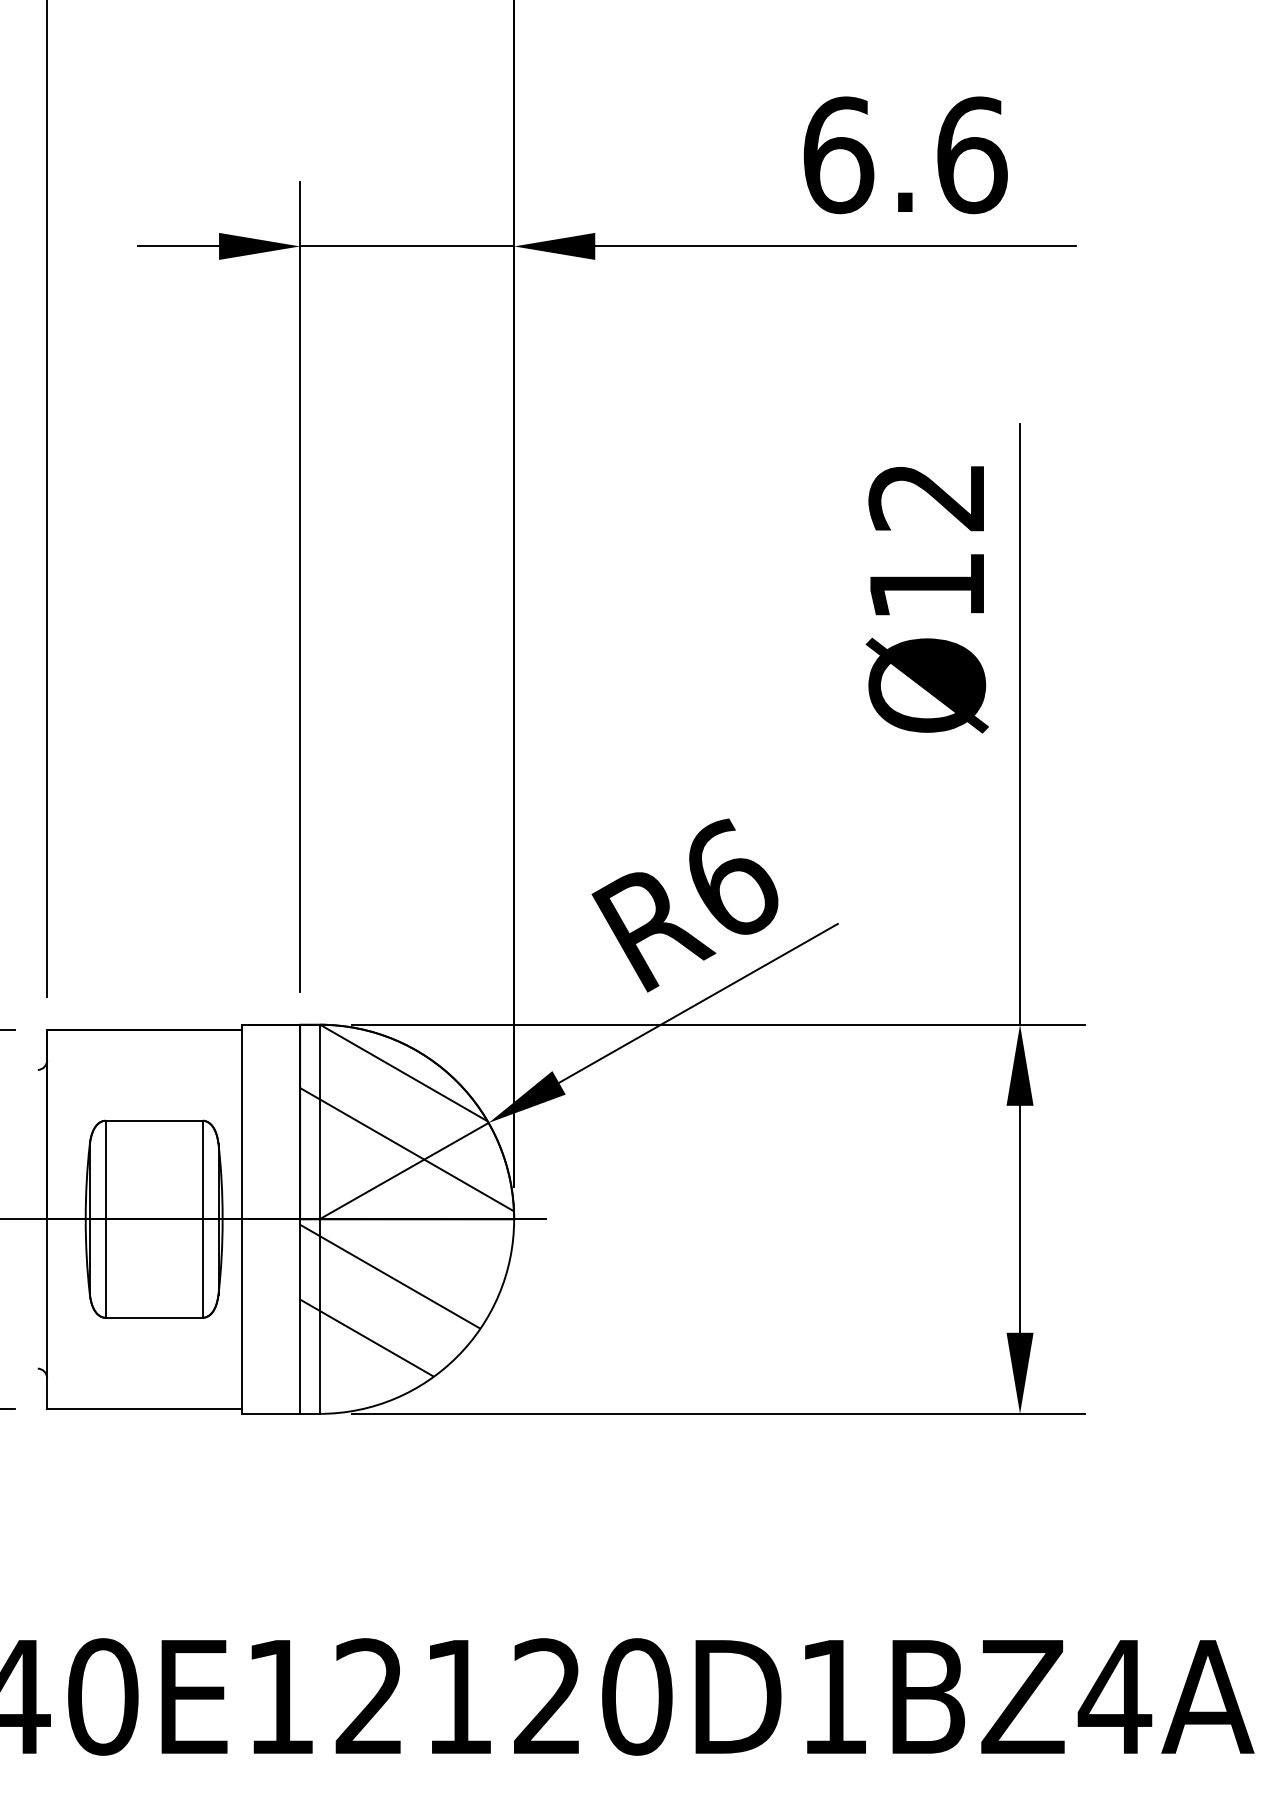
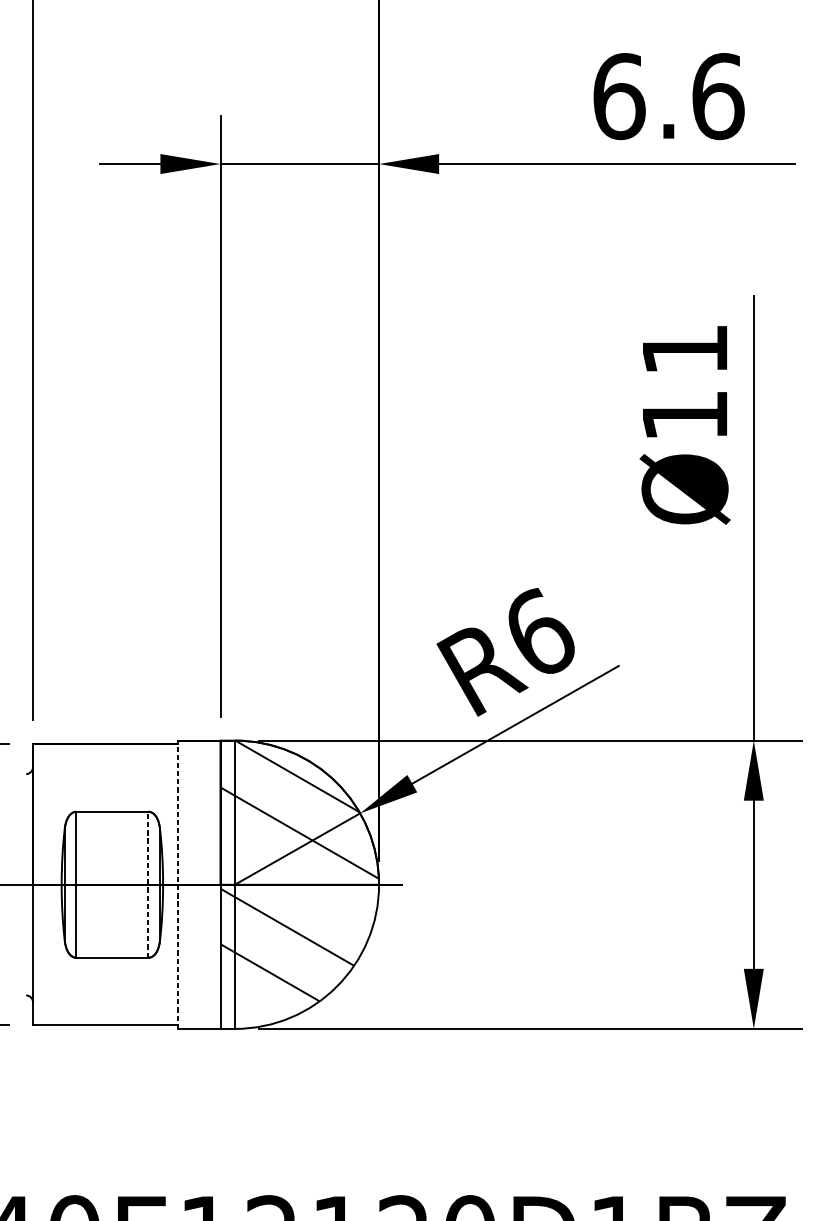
text: (925, 498) -> (683, 350), Ø12 -> Ø11
line: (202, 1218) -> (148, 884), solid -> dashed
line: (242, 1219) -> (177, 884), solid -> dashed

